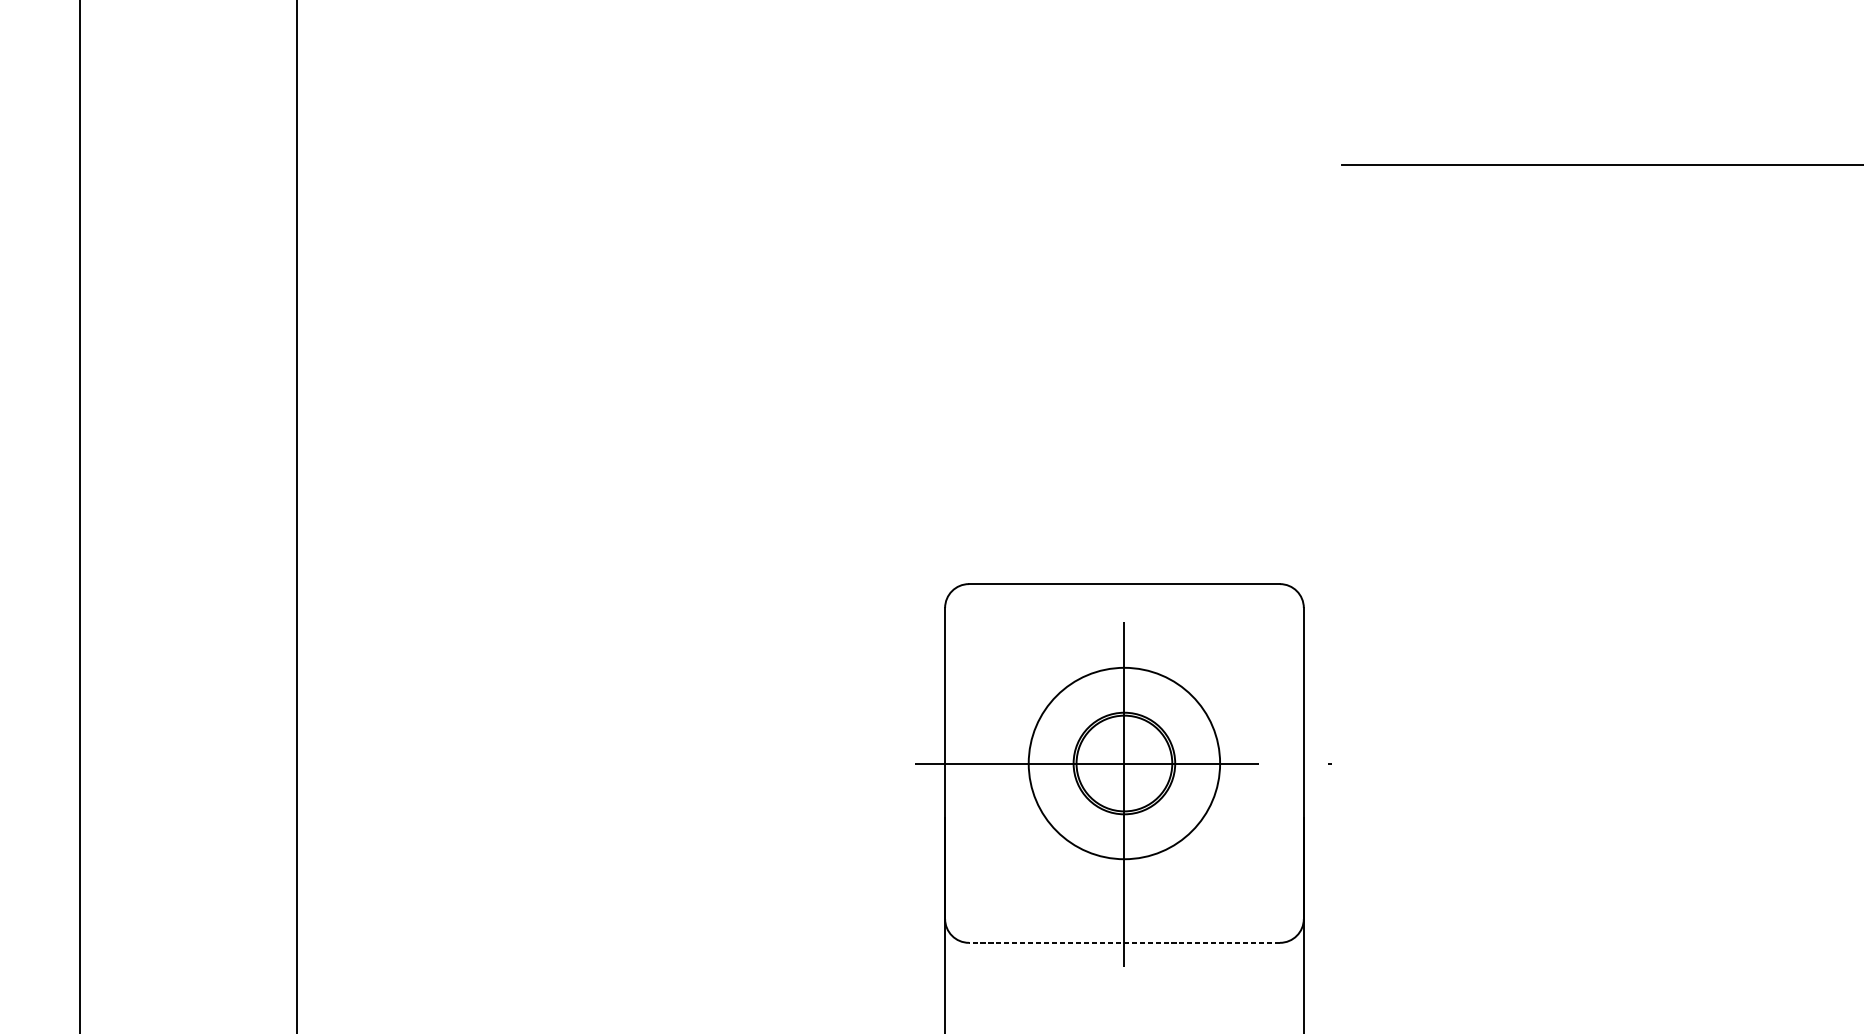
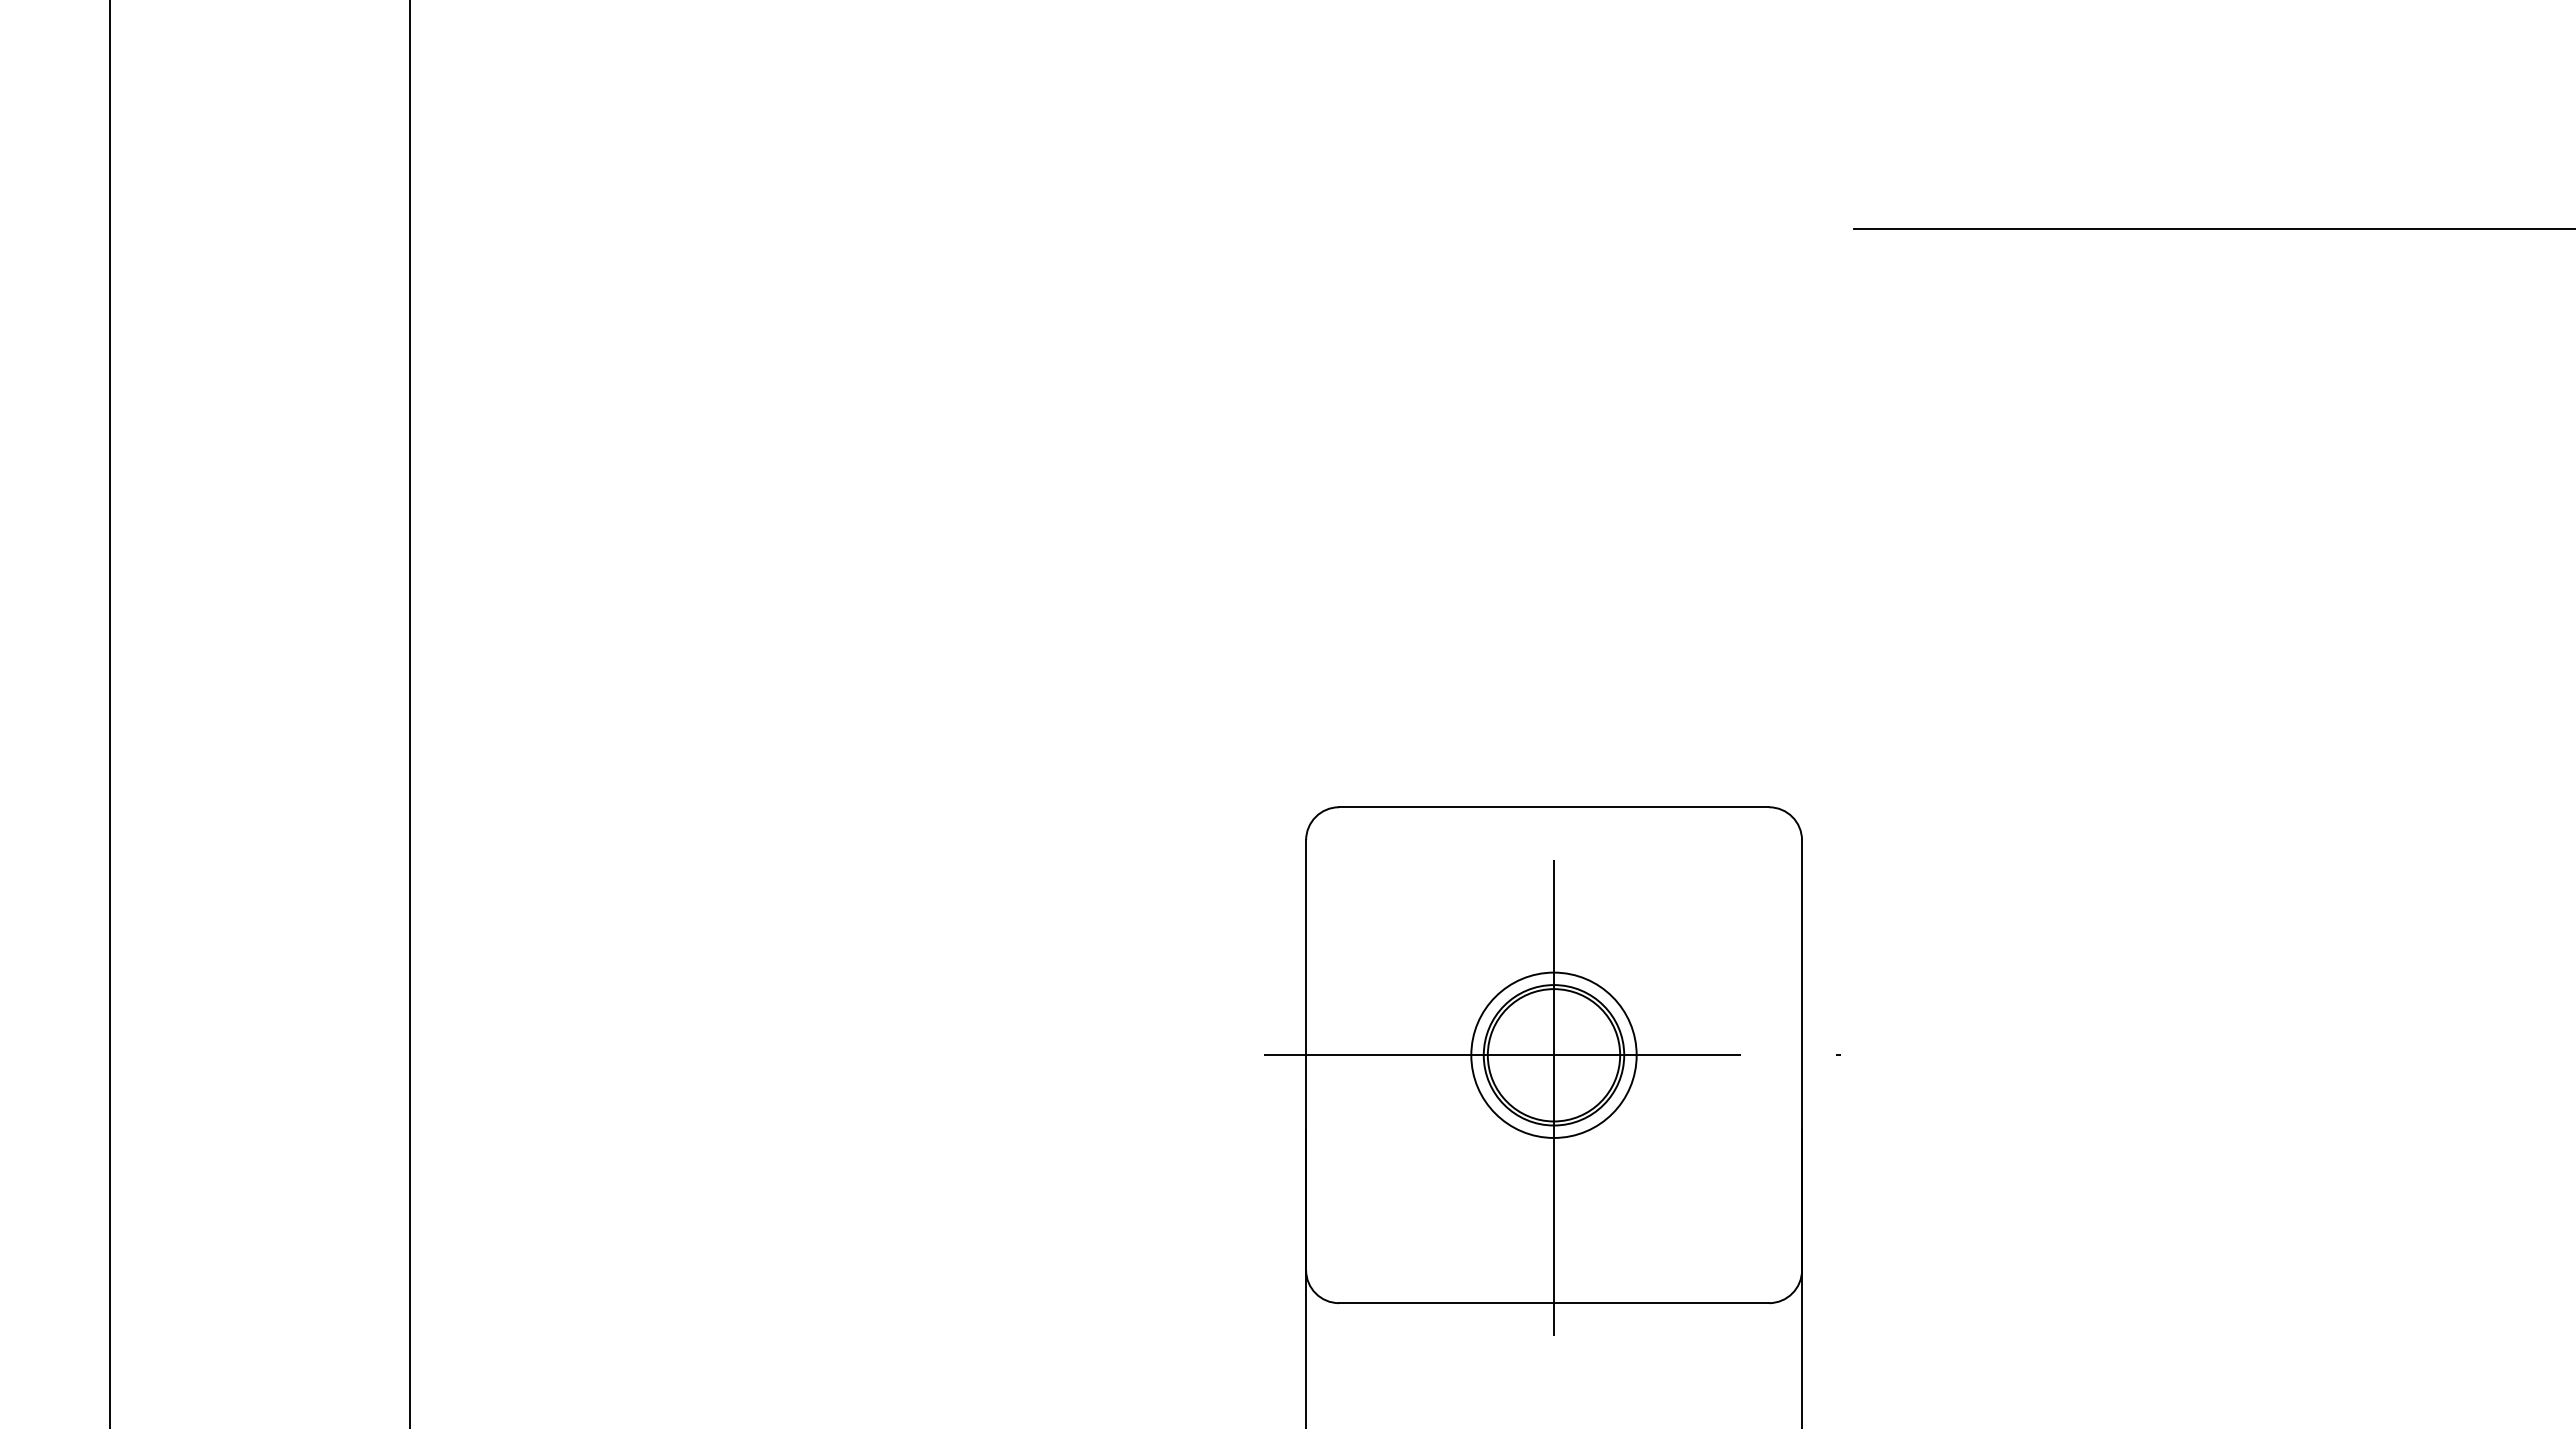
circle: (1124, 762) -> (1553, 1054), size x0.62
line: (1124, 943) -> (1554, 1303), dashed -> solid

